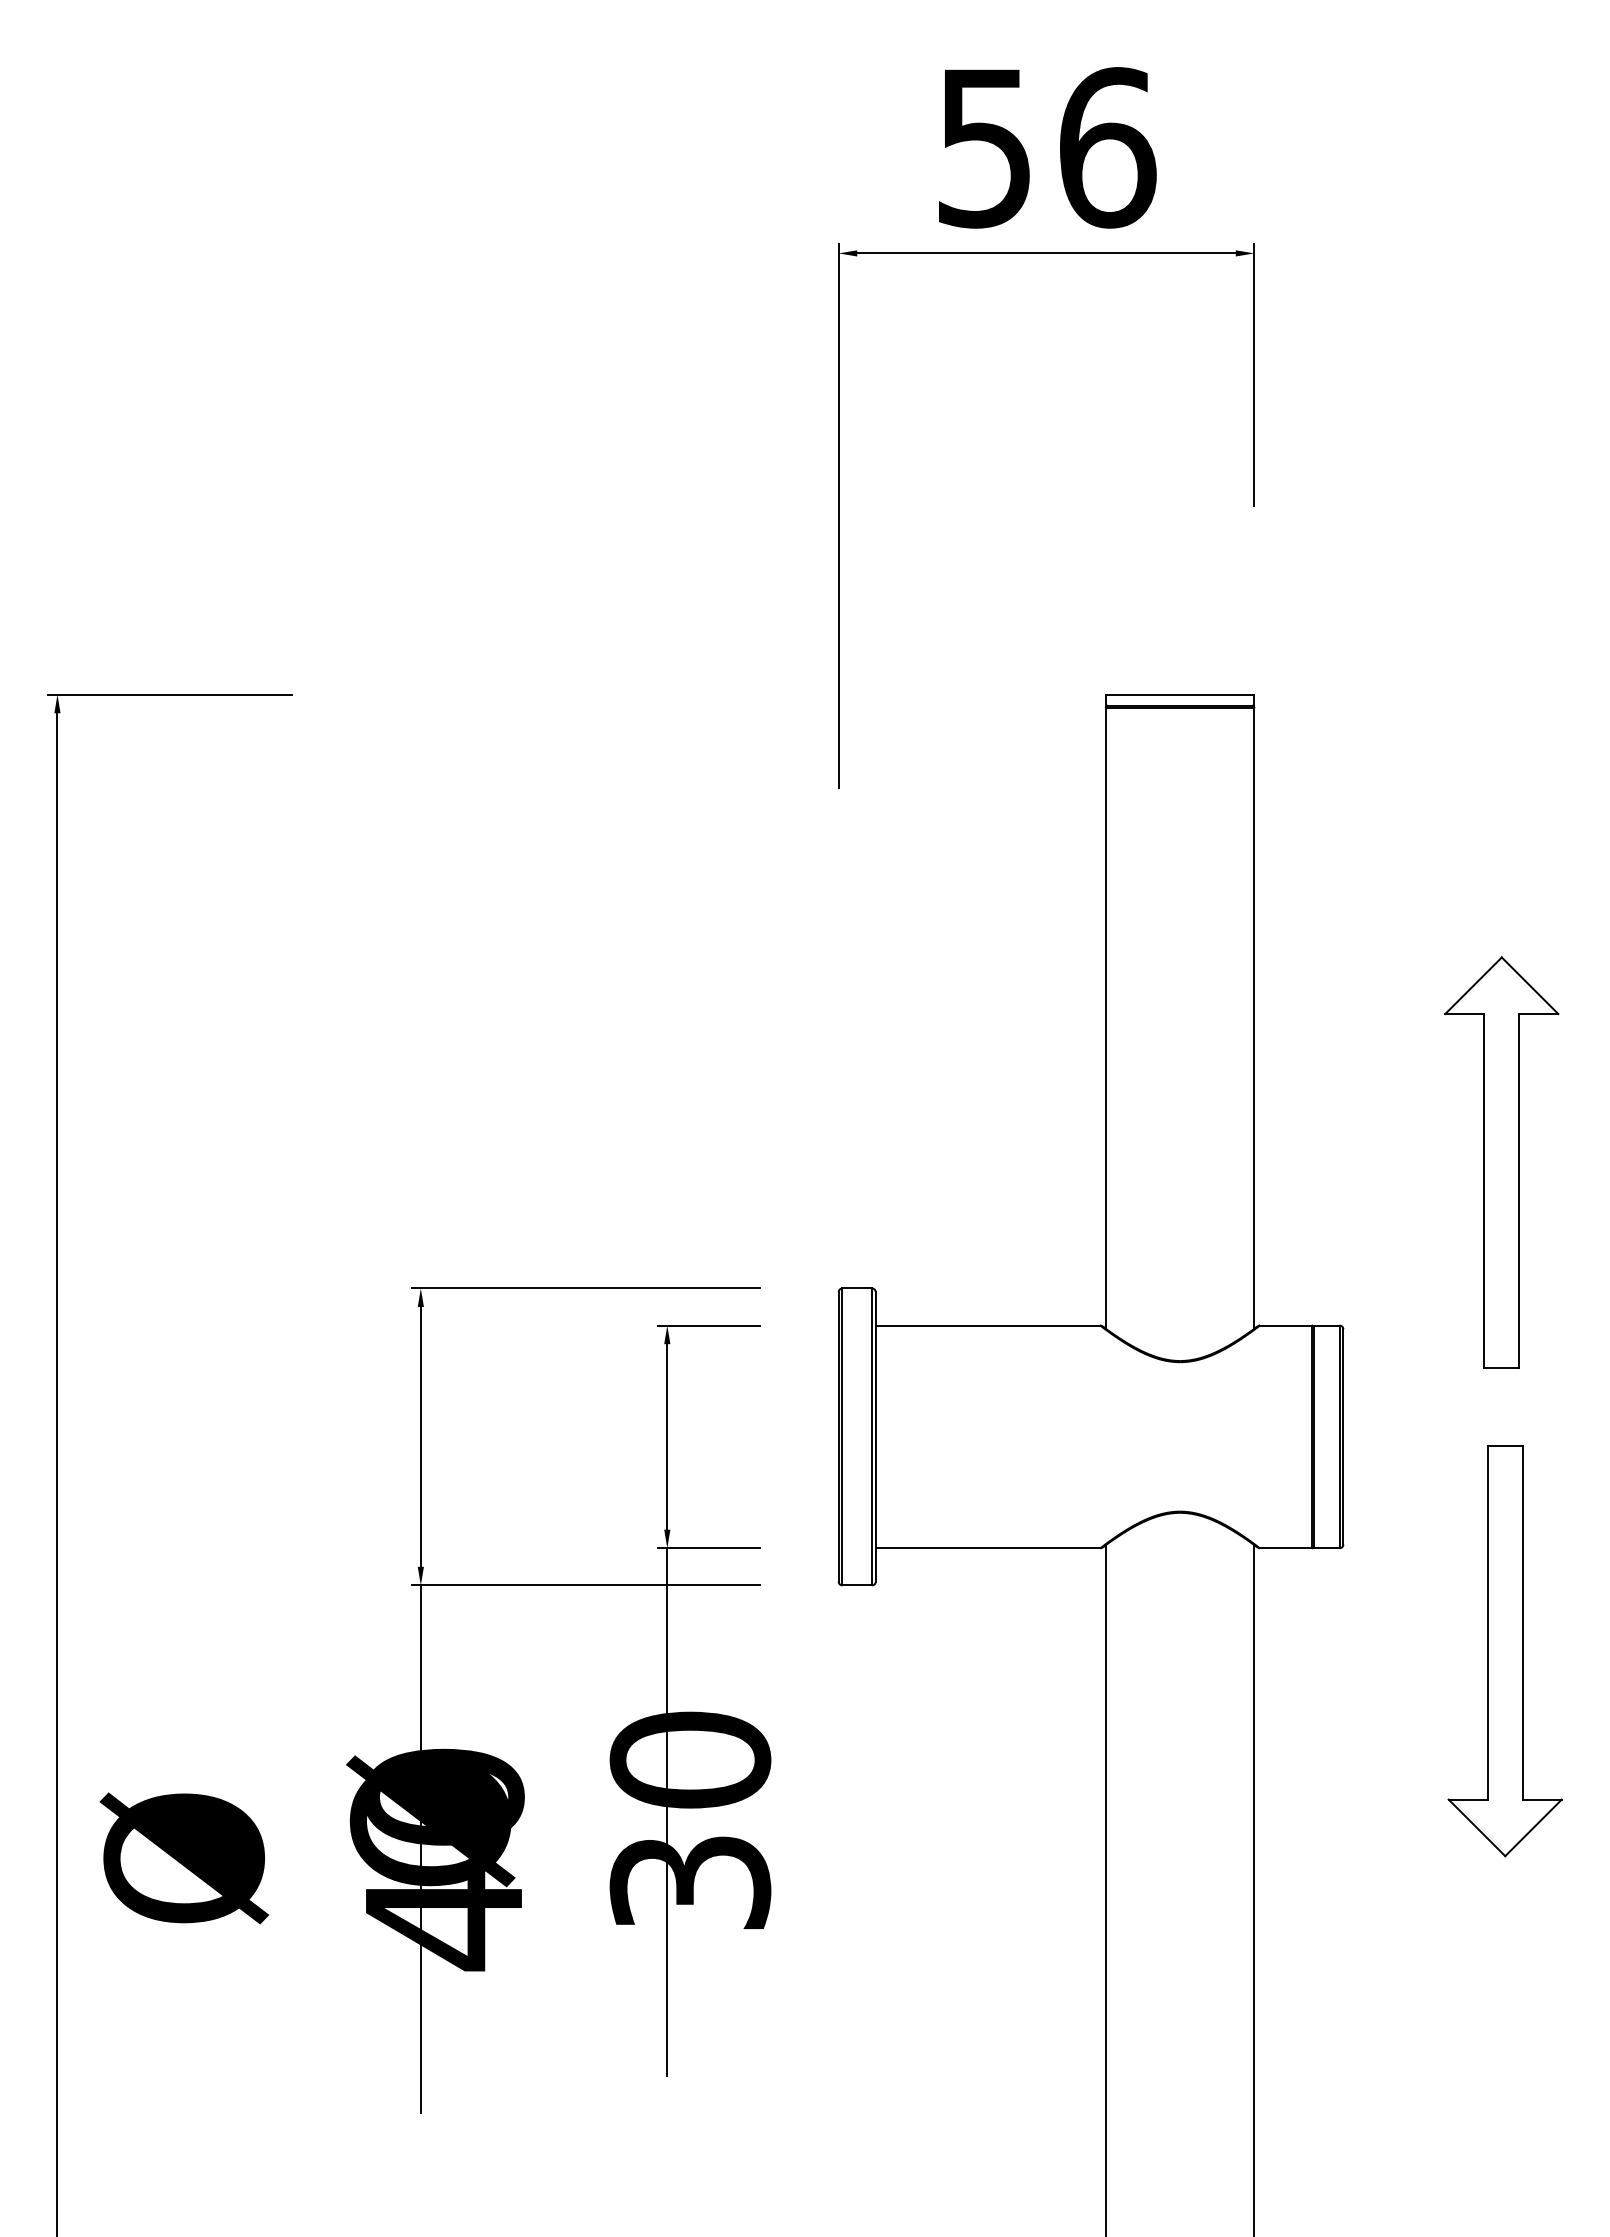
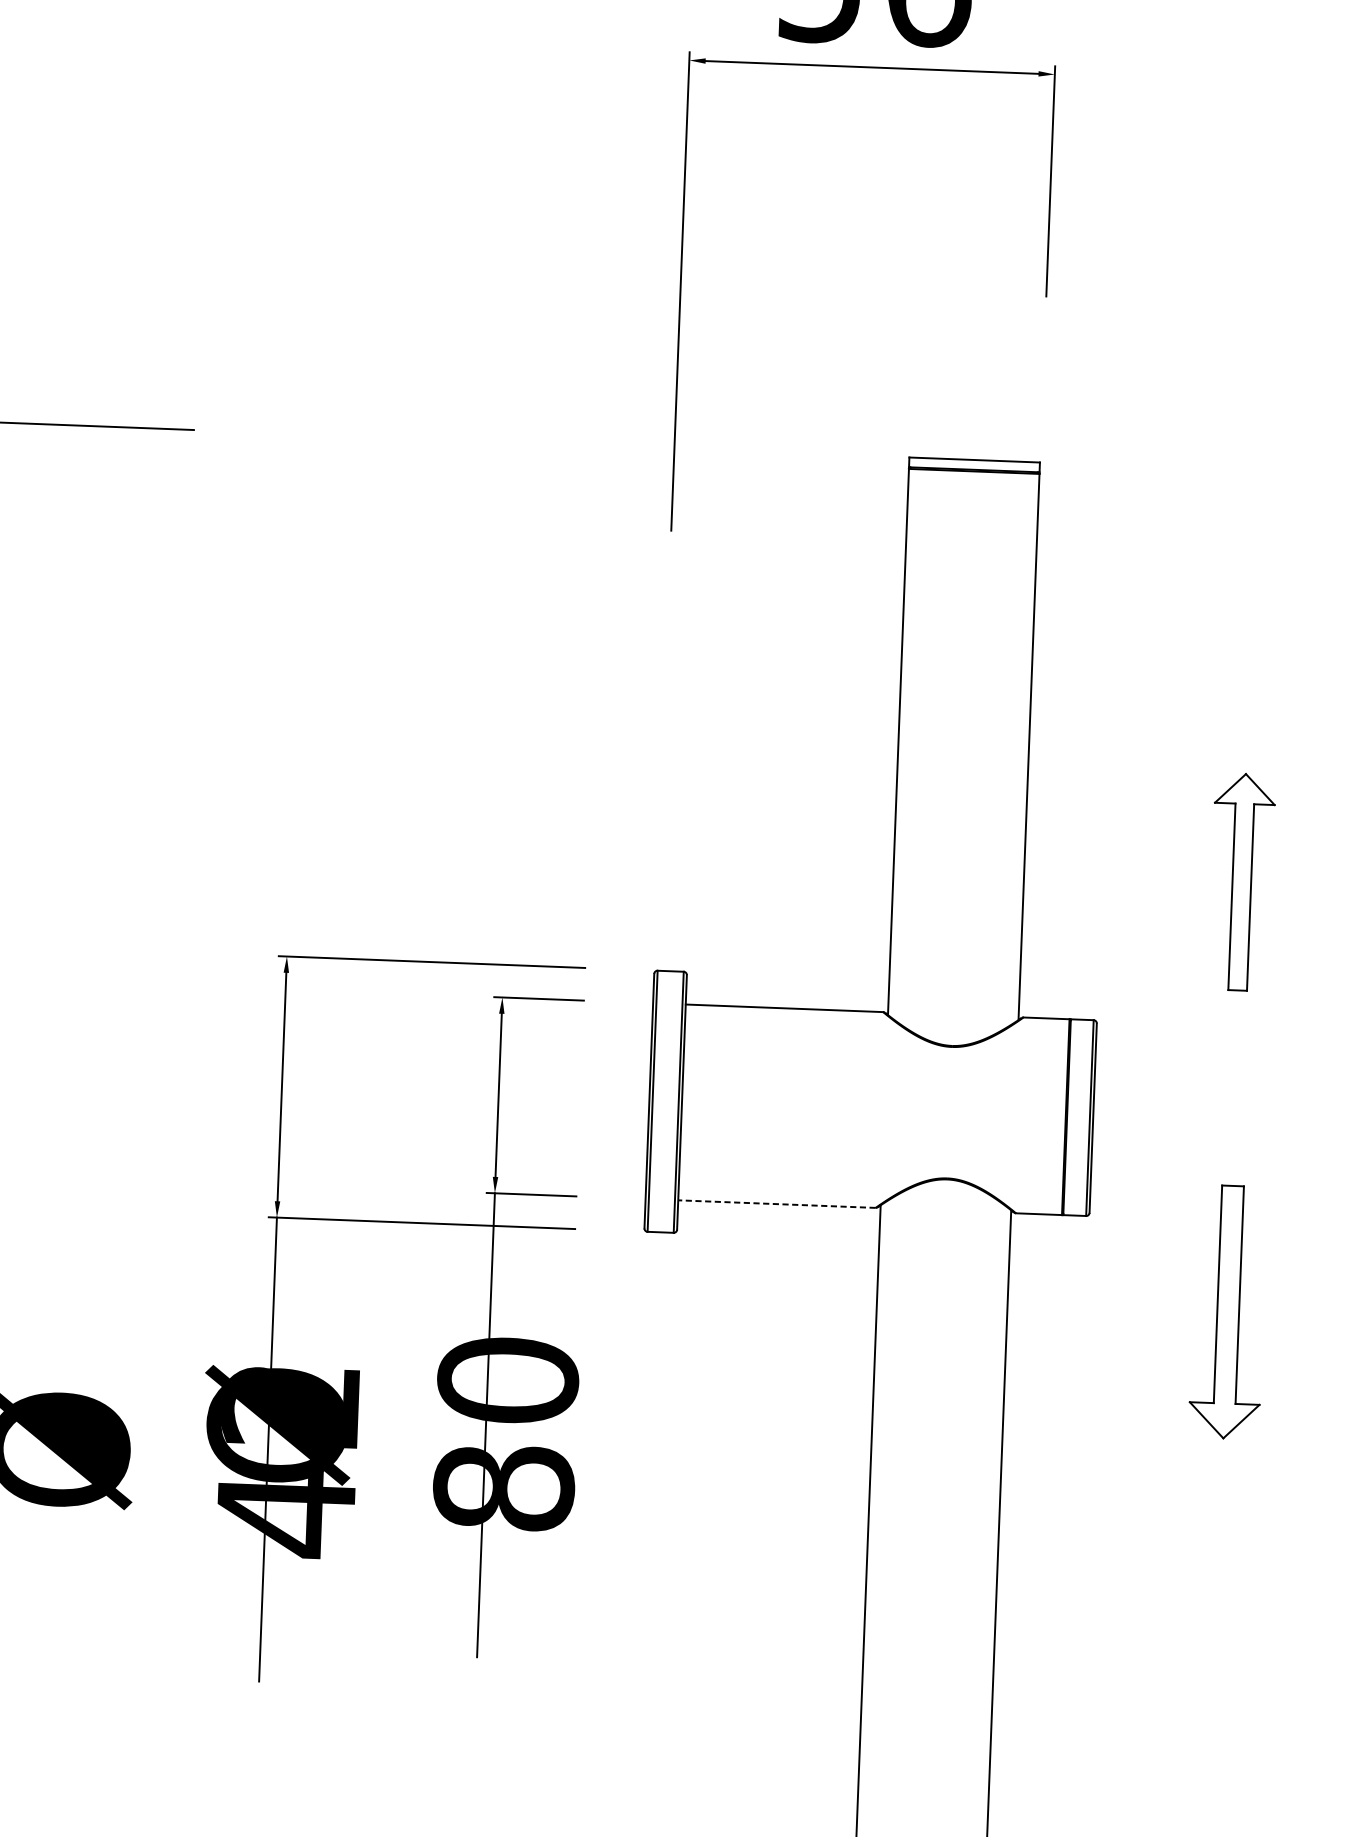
part: (1501, 1162) -> (1241, 882), size x0.6
line: (987, 1548) -> (776, 1204), solid -> dashed
part: (1504, 1651) -> (1227, 1312), size x0.7
text: (445, 1796) -> (291, 1404), 40 -> 42
text: (690, 1882) -> (504, 1487), 30 -> 80

